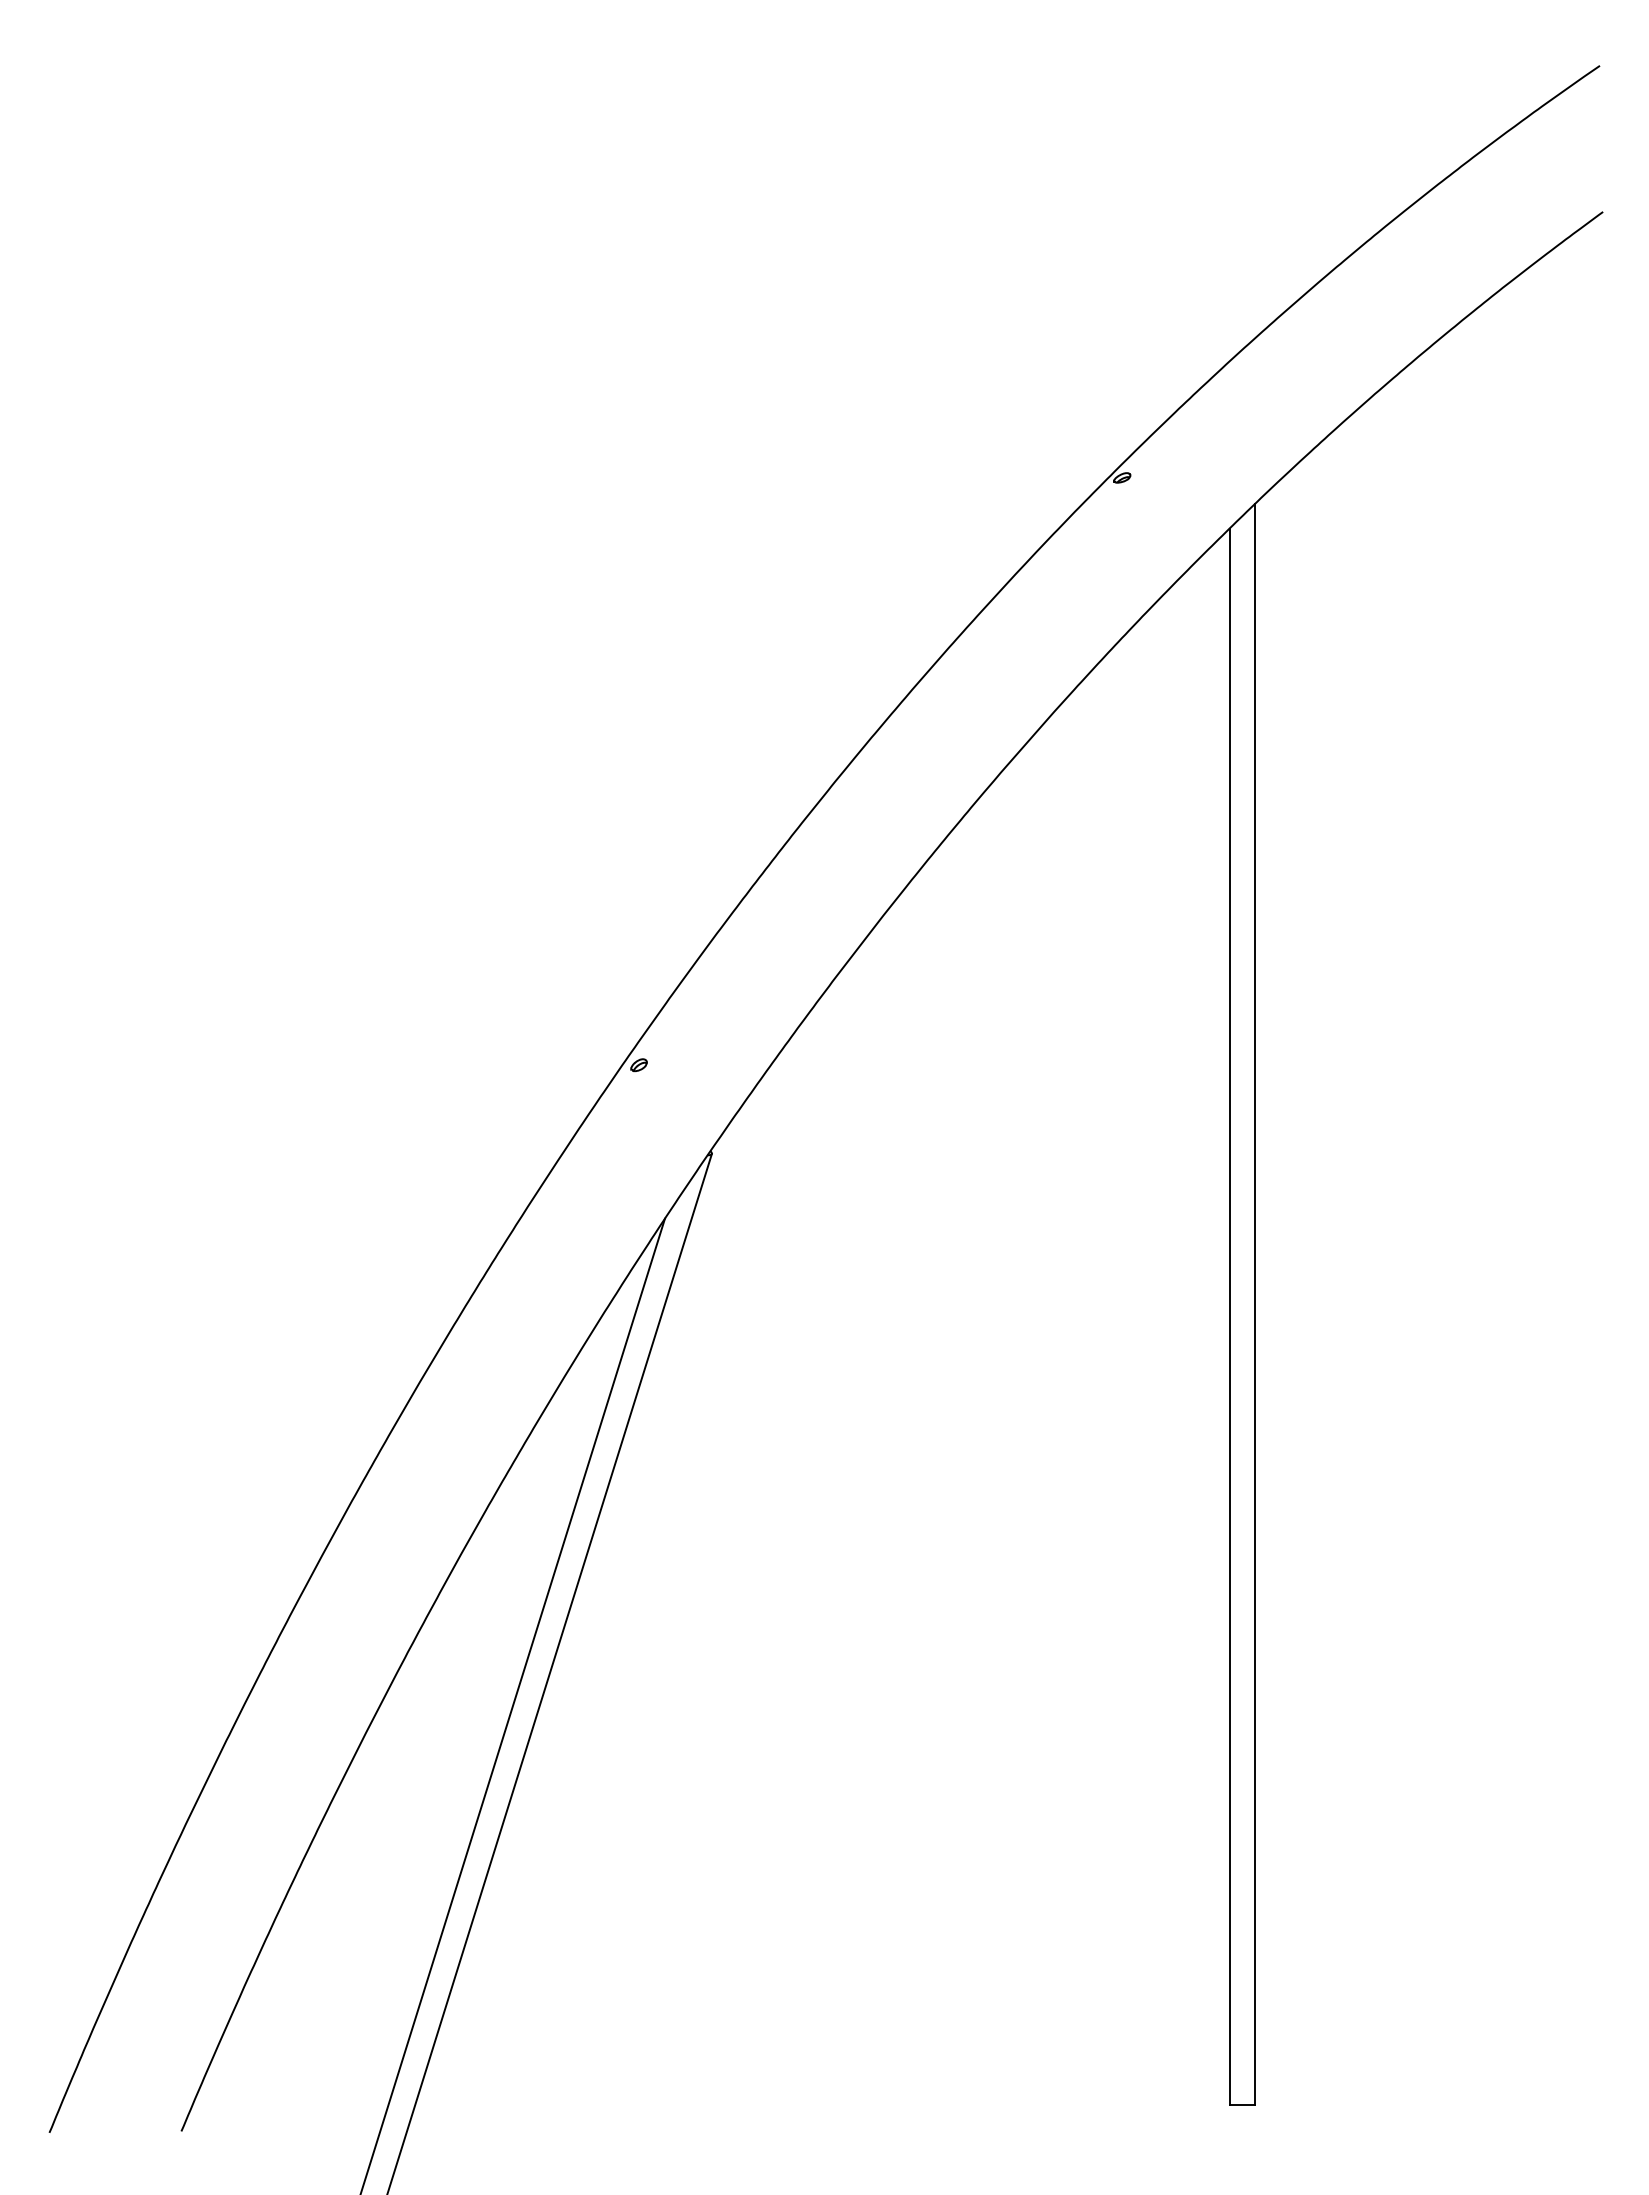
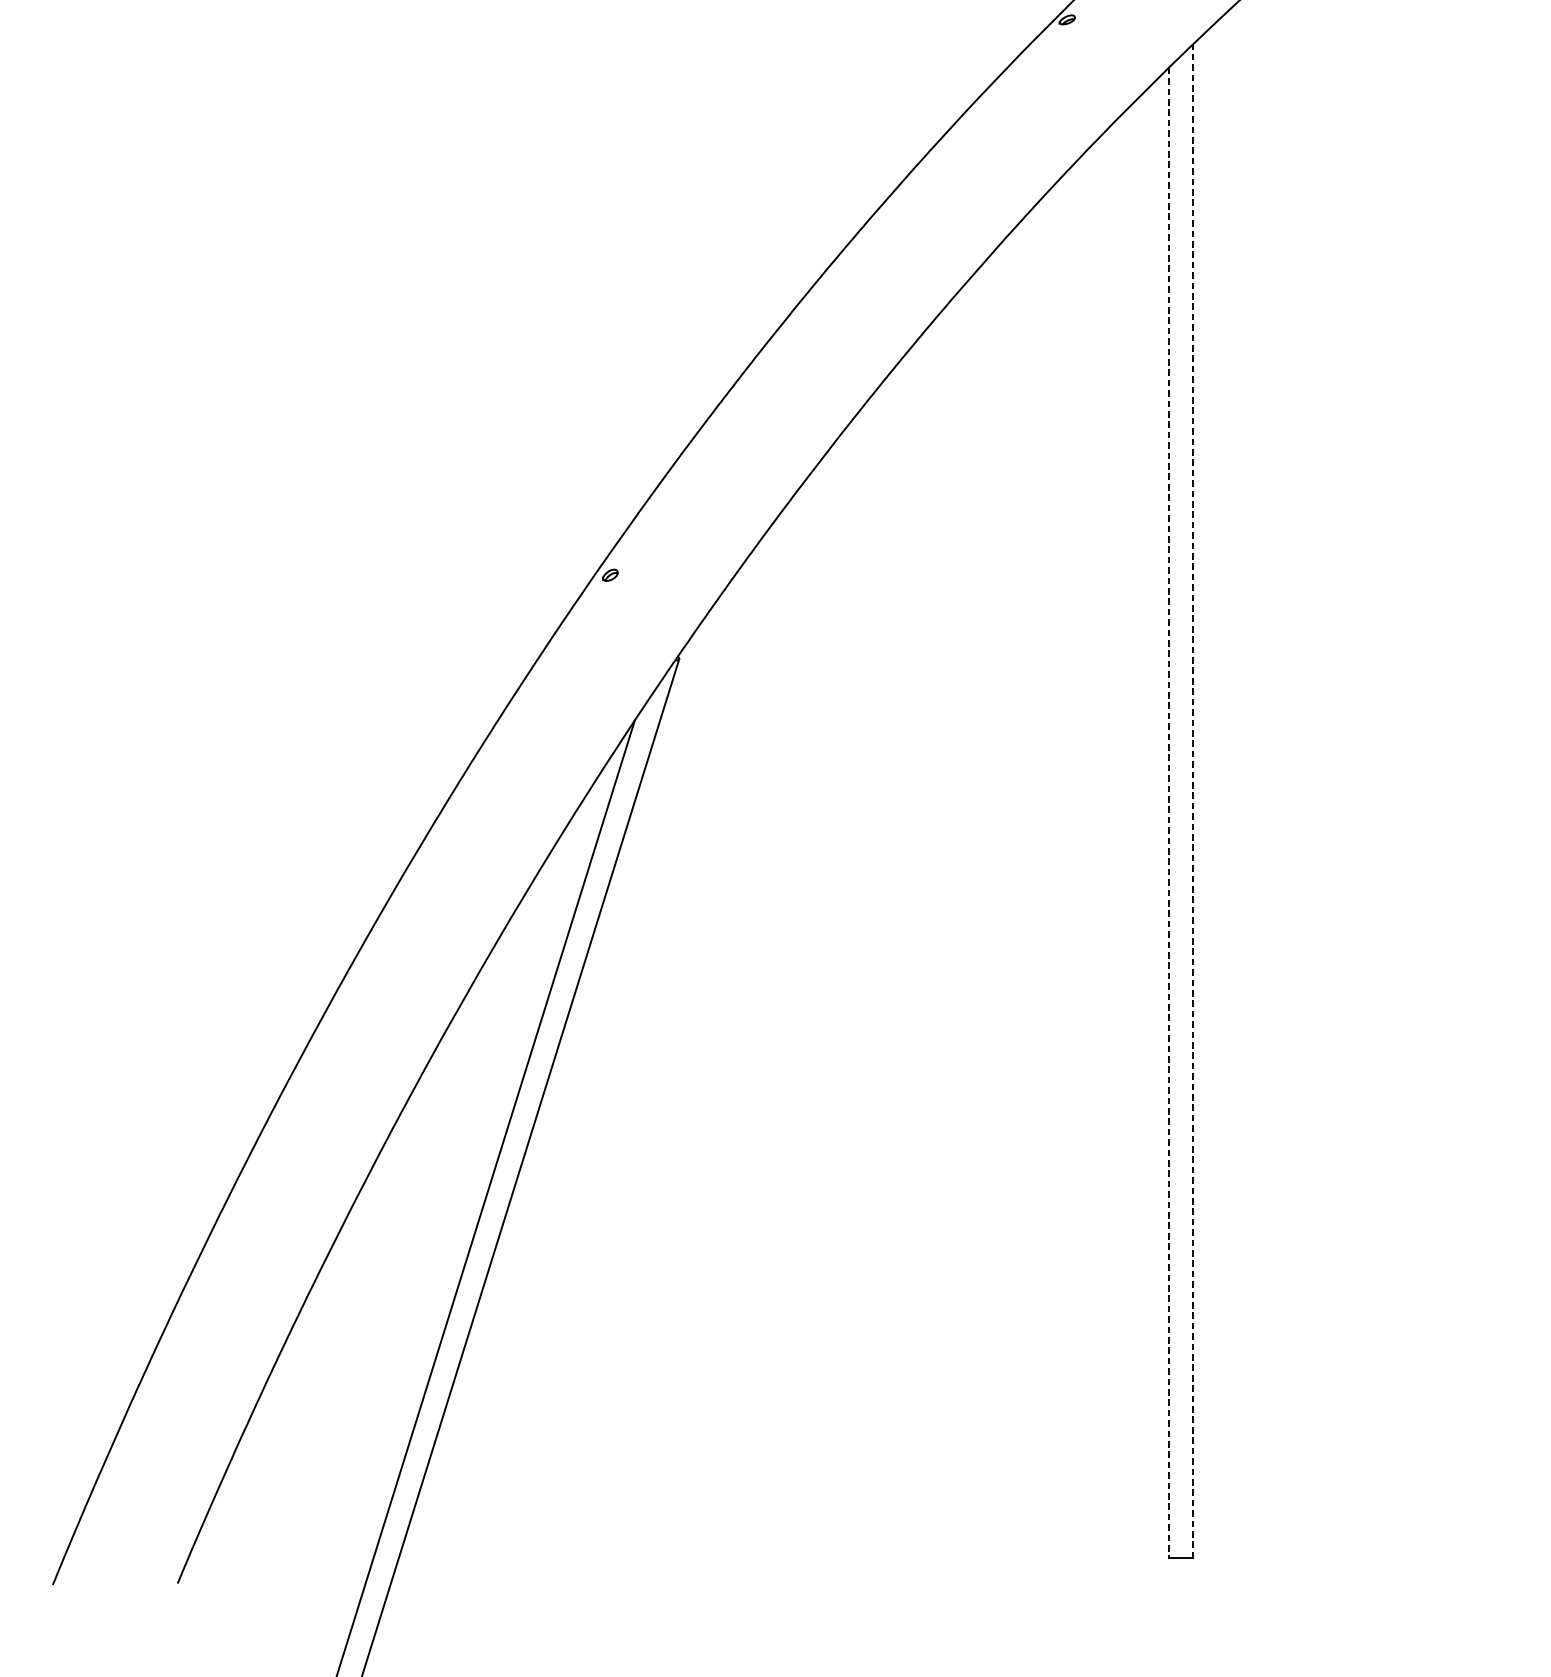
line: (1255, 1303) -> (1193, 800), solid -> dashed
line: (1229, 1317) -> (1168, 813), solid -> dashed

